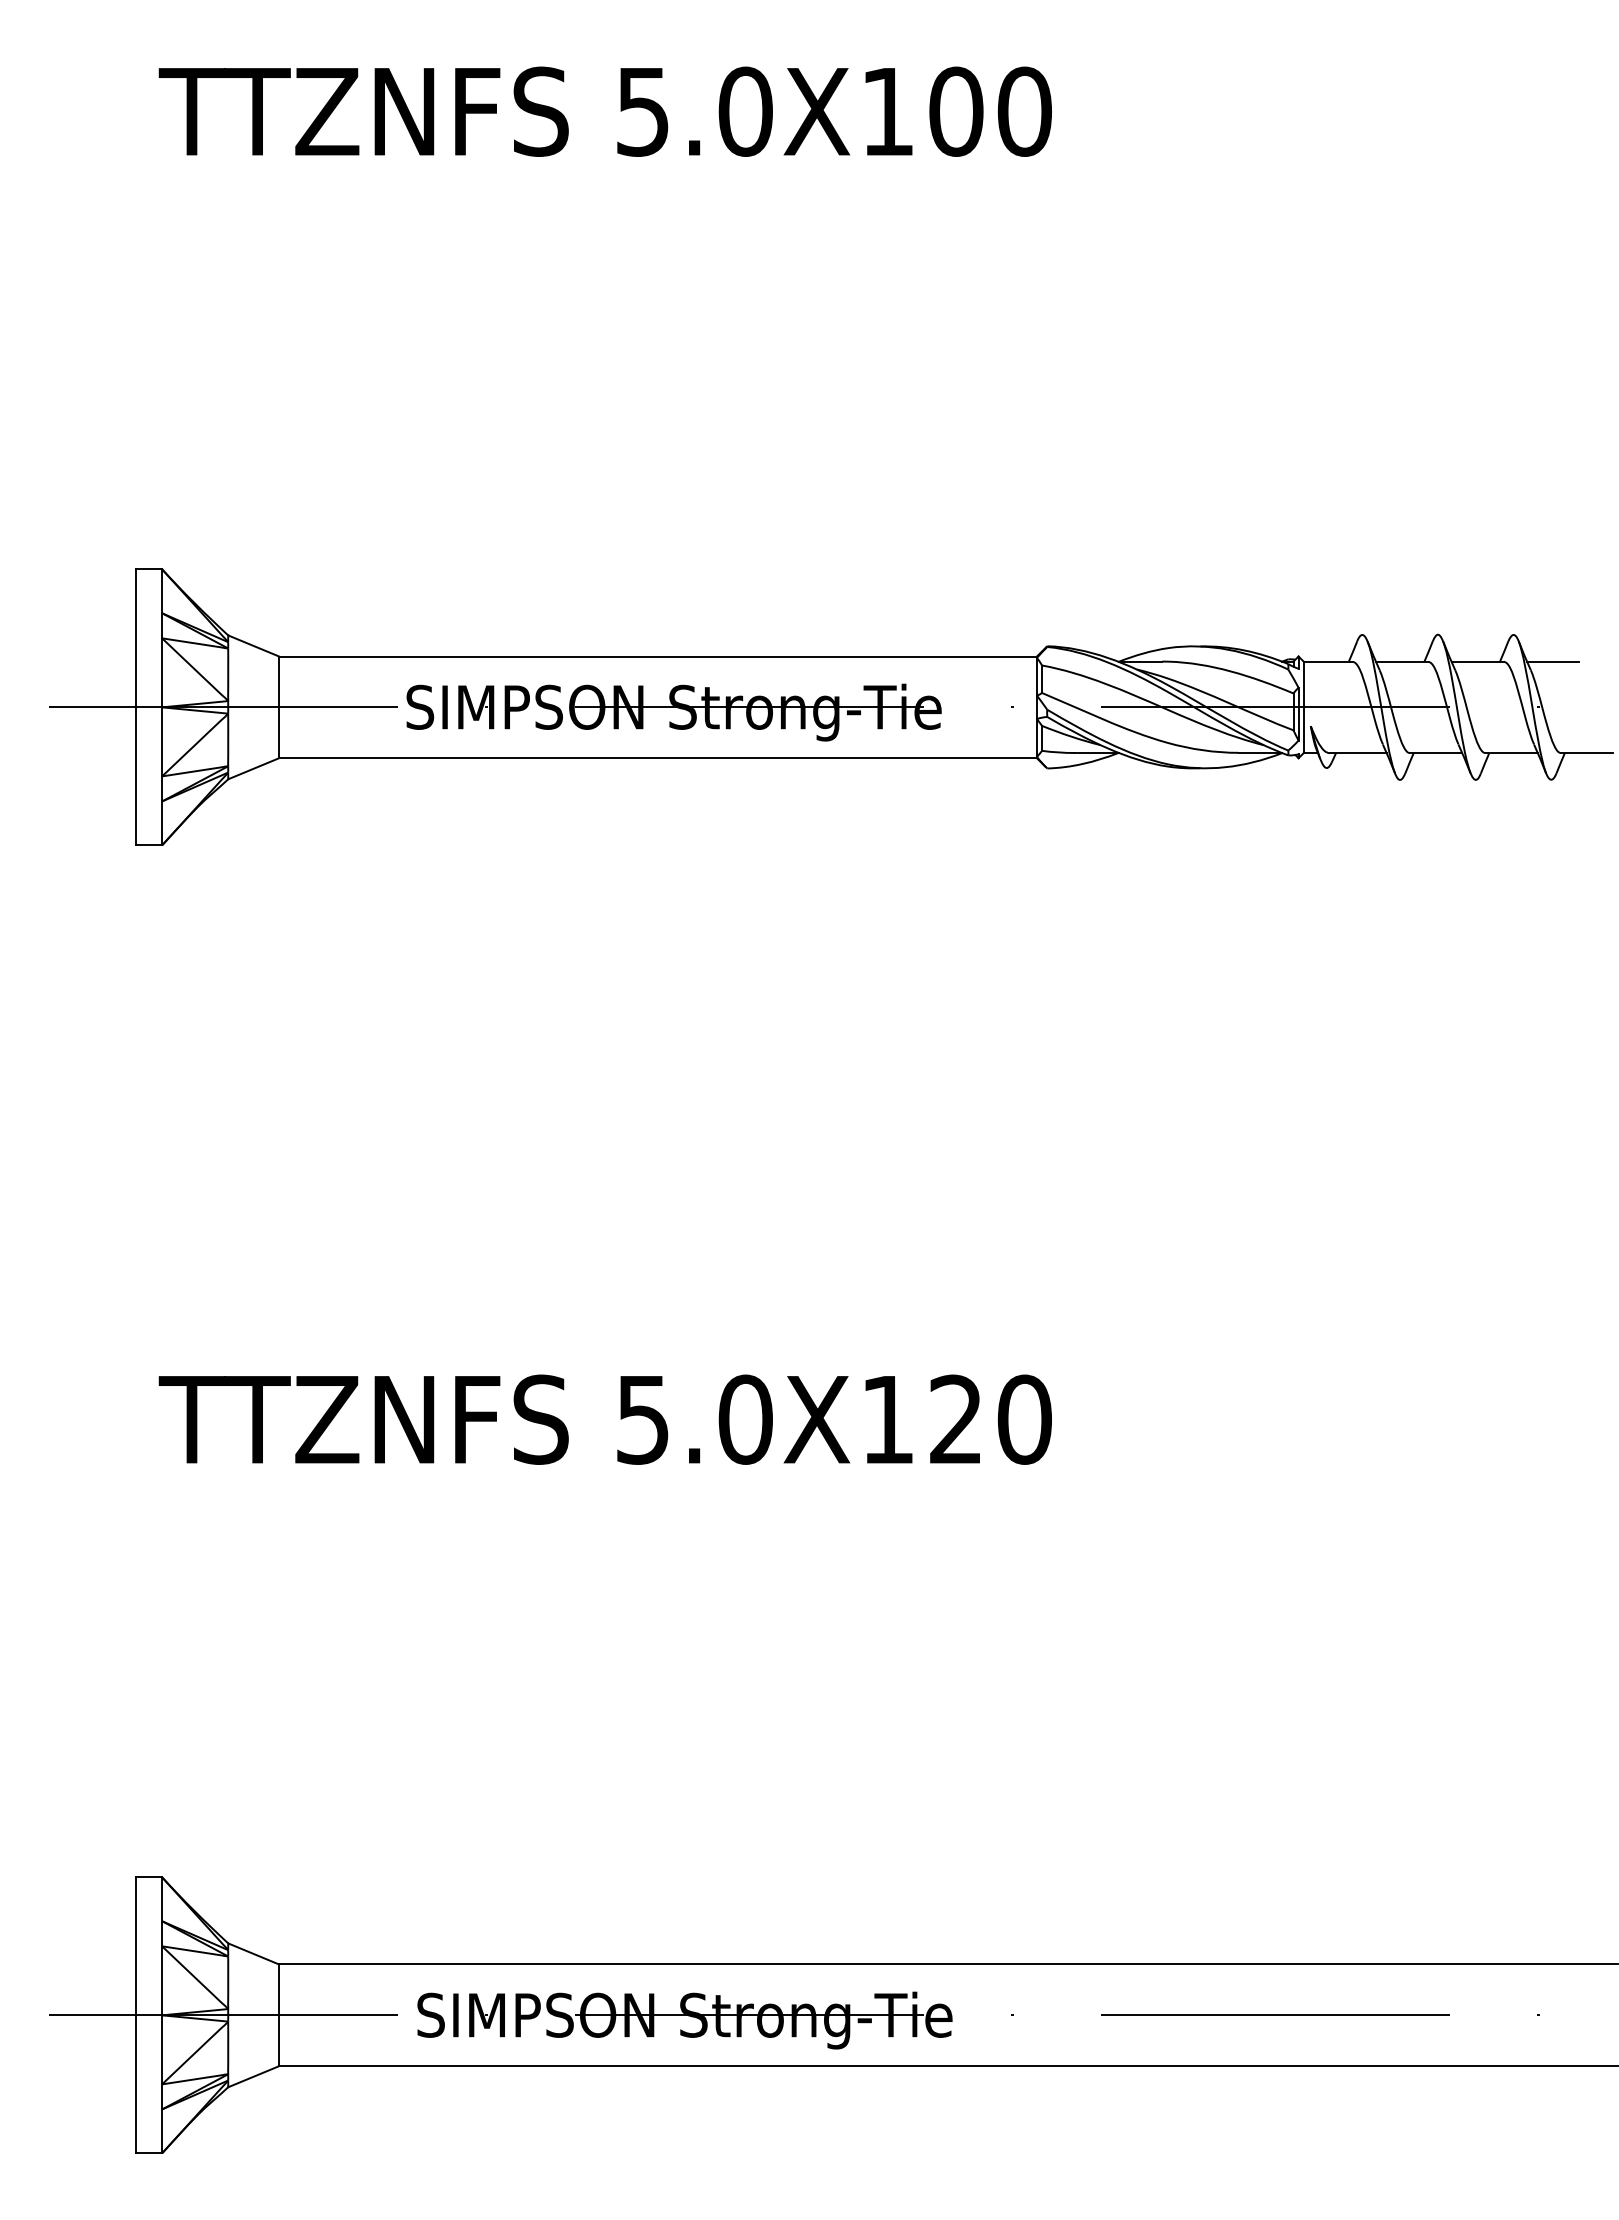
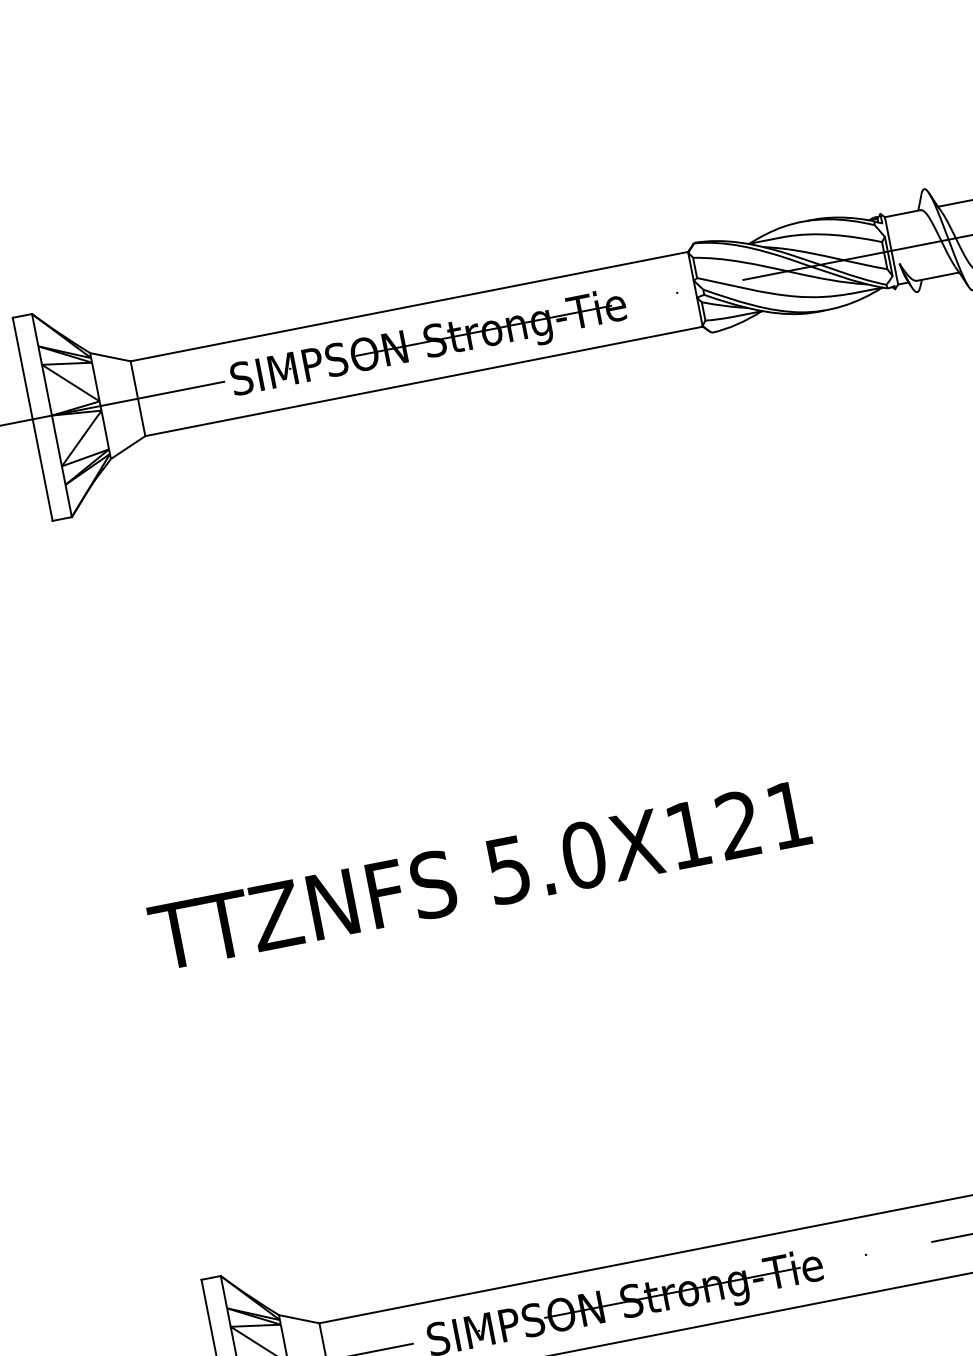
text: (1024, 1419) -> (788, 814), 5.0X120 -> 5.0X121

